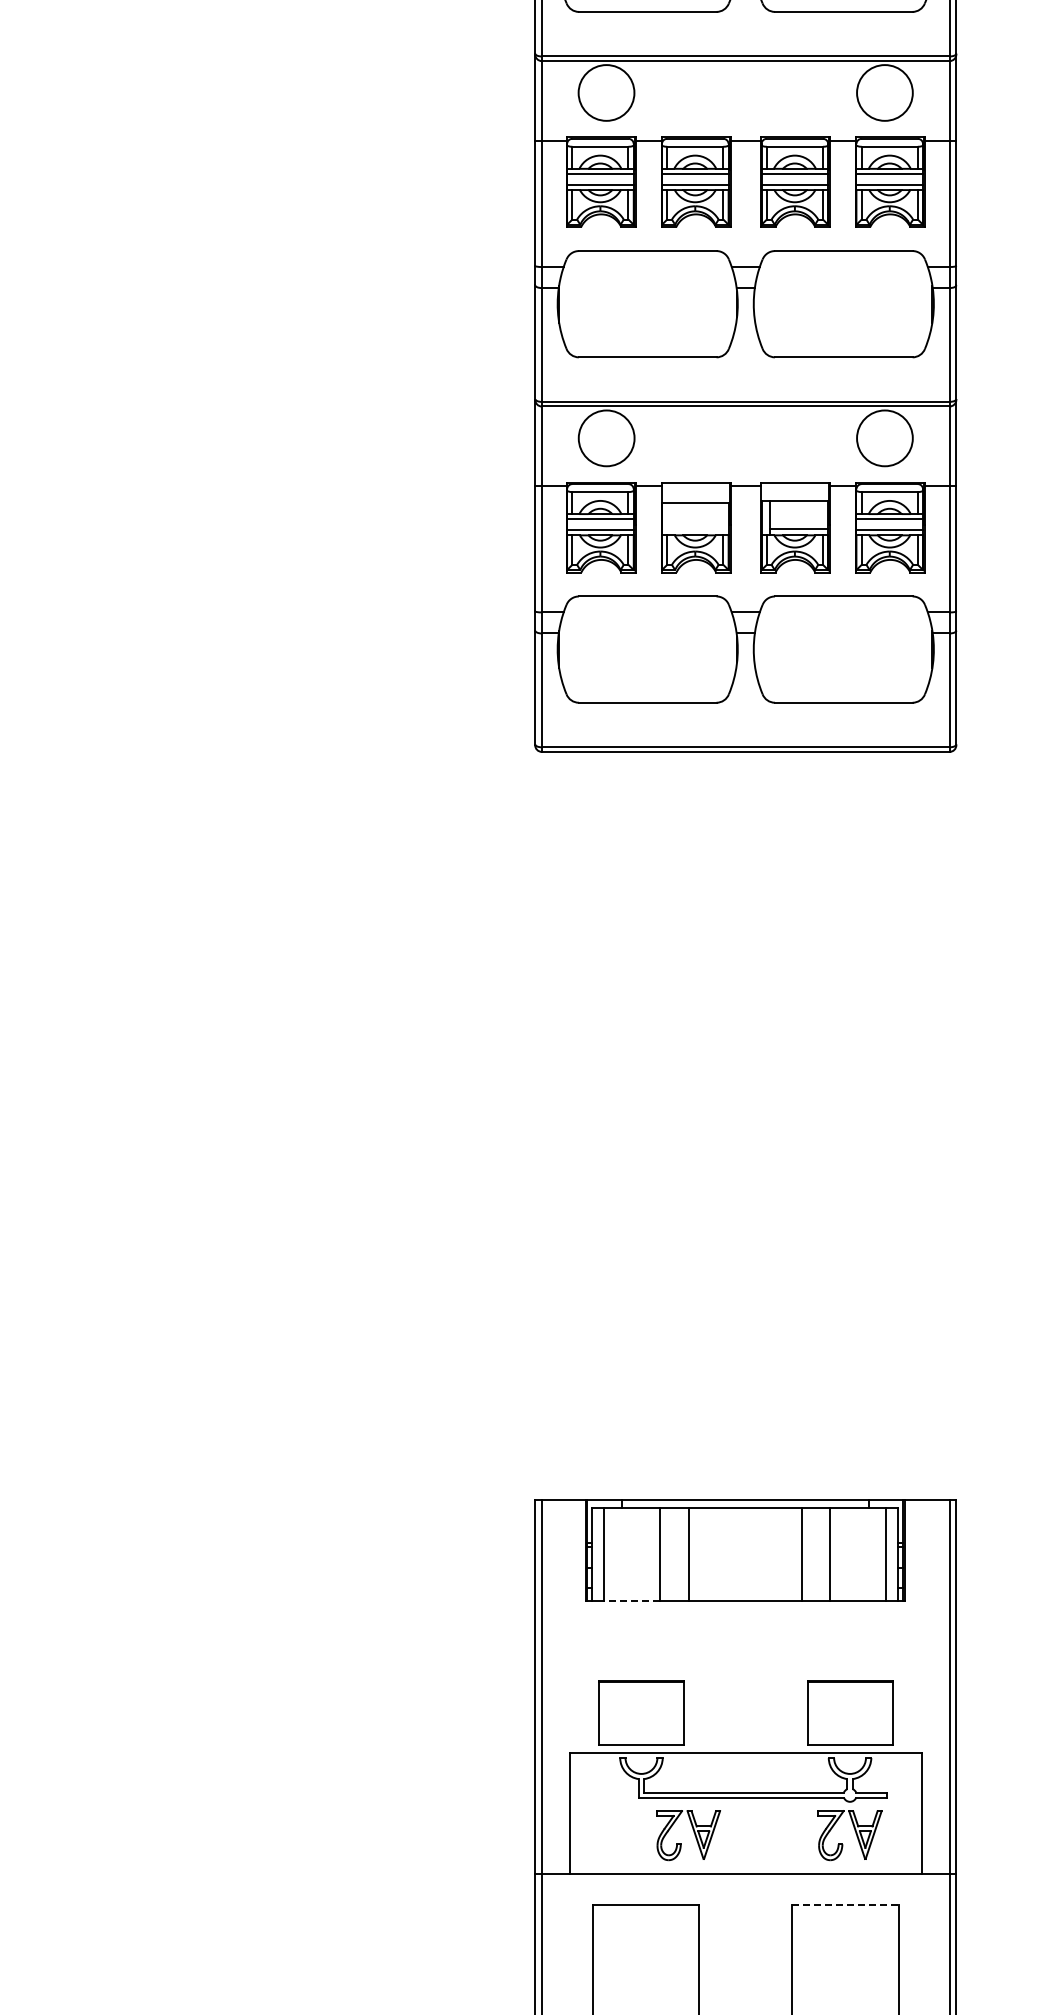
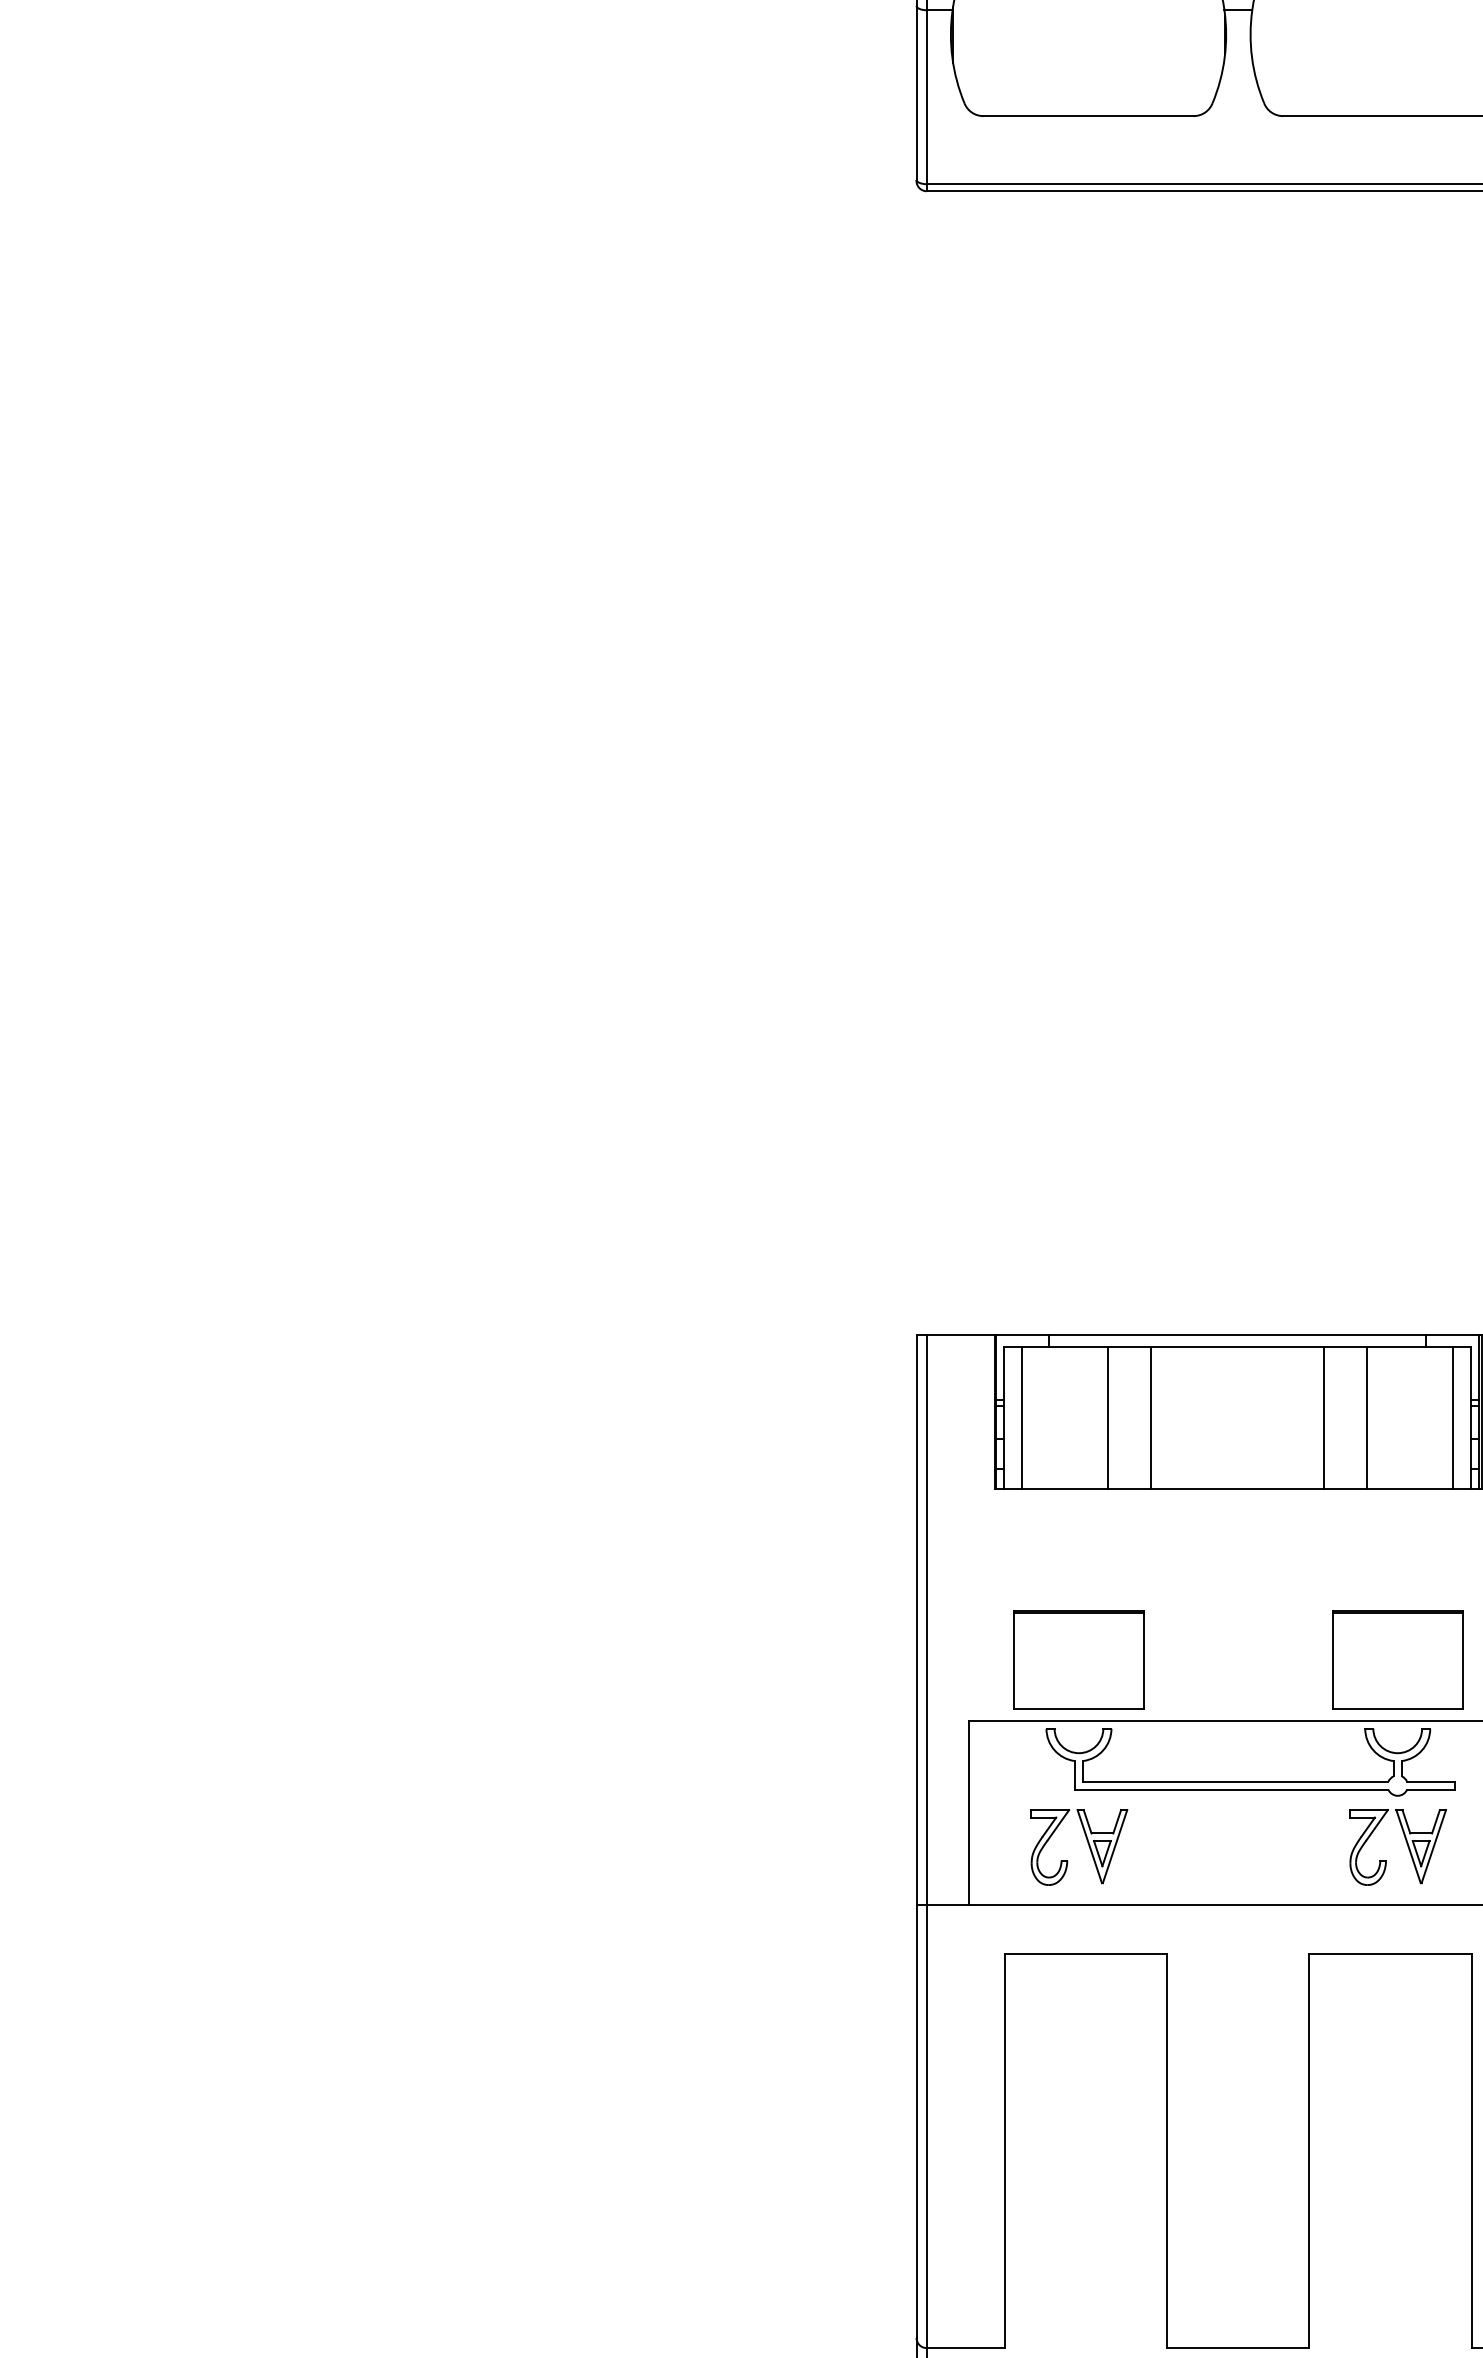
line: (631, 1601) -> (1063, 1489), dashed -> solid
part: (688, 1835) -> (1079, 1847), moved
line: (845, 1905) -> (1390, 1954), dashed -> solid

